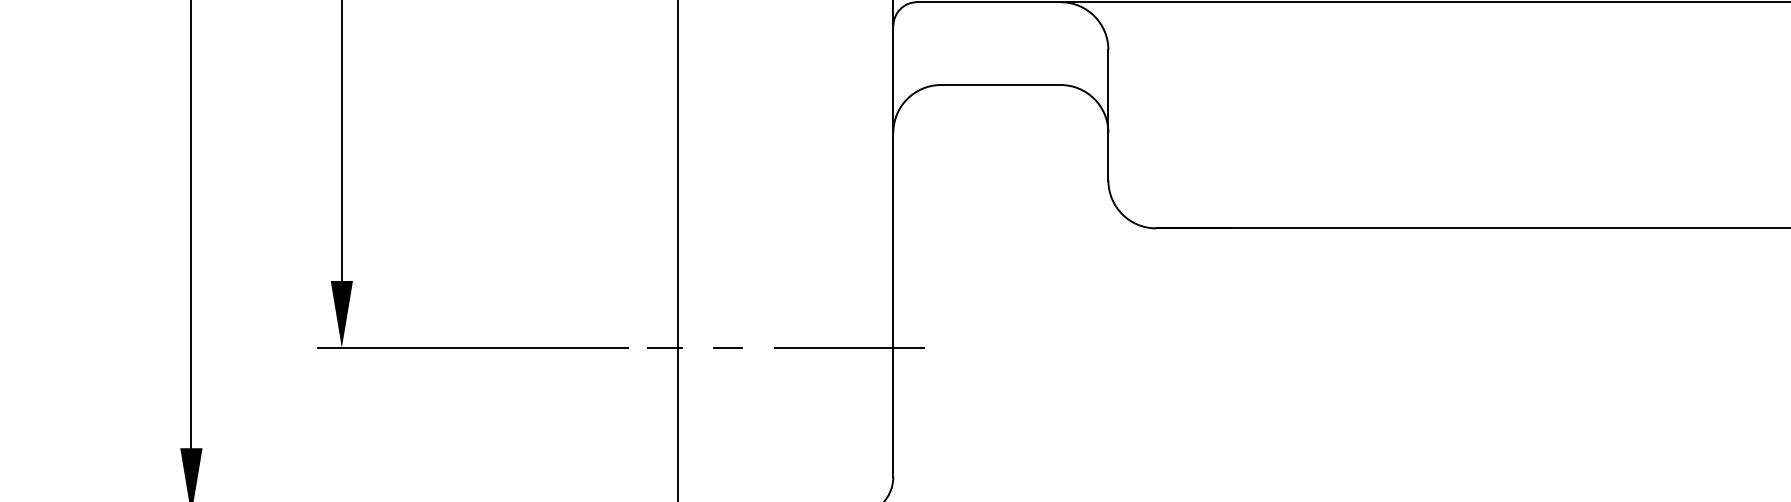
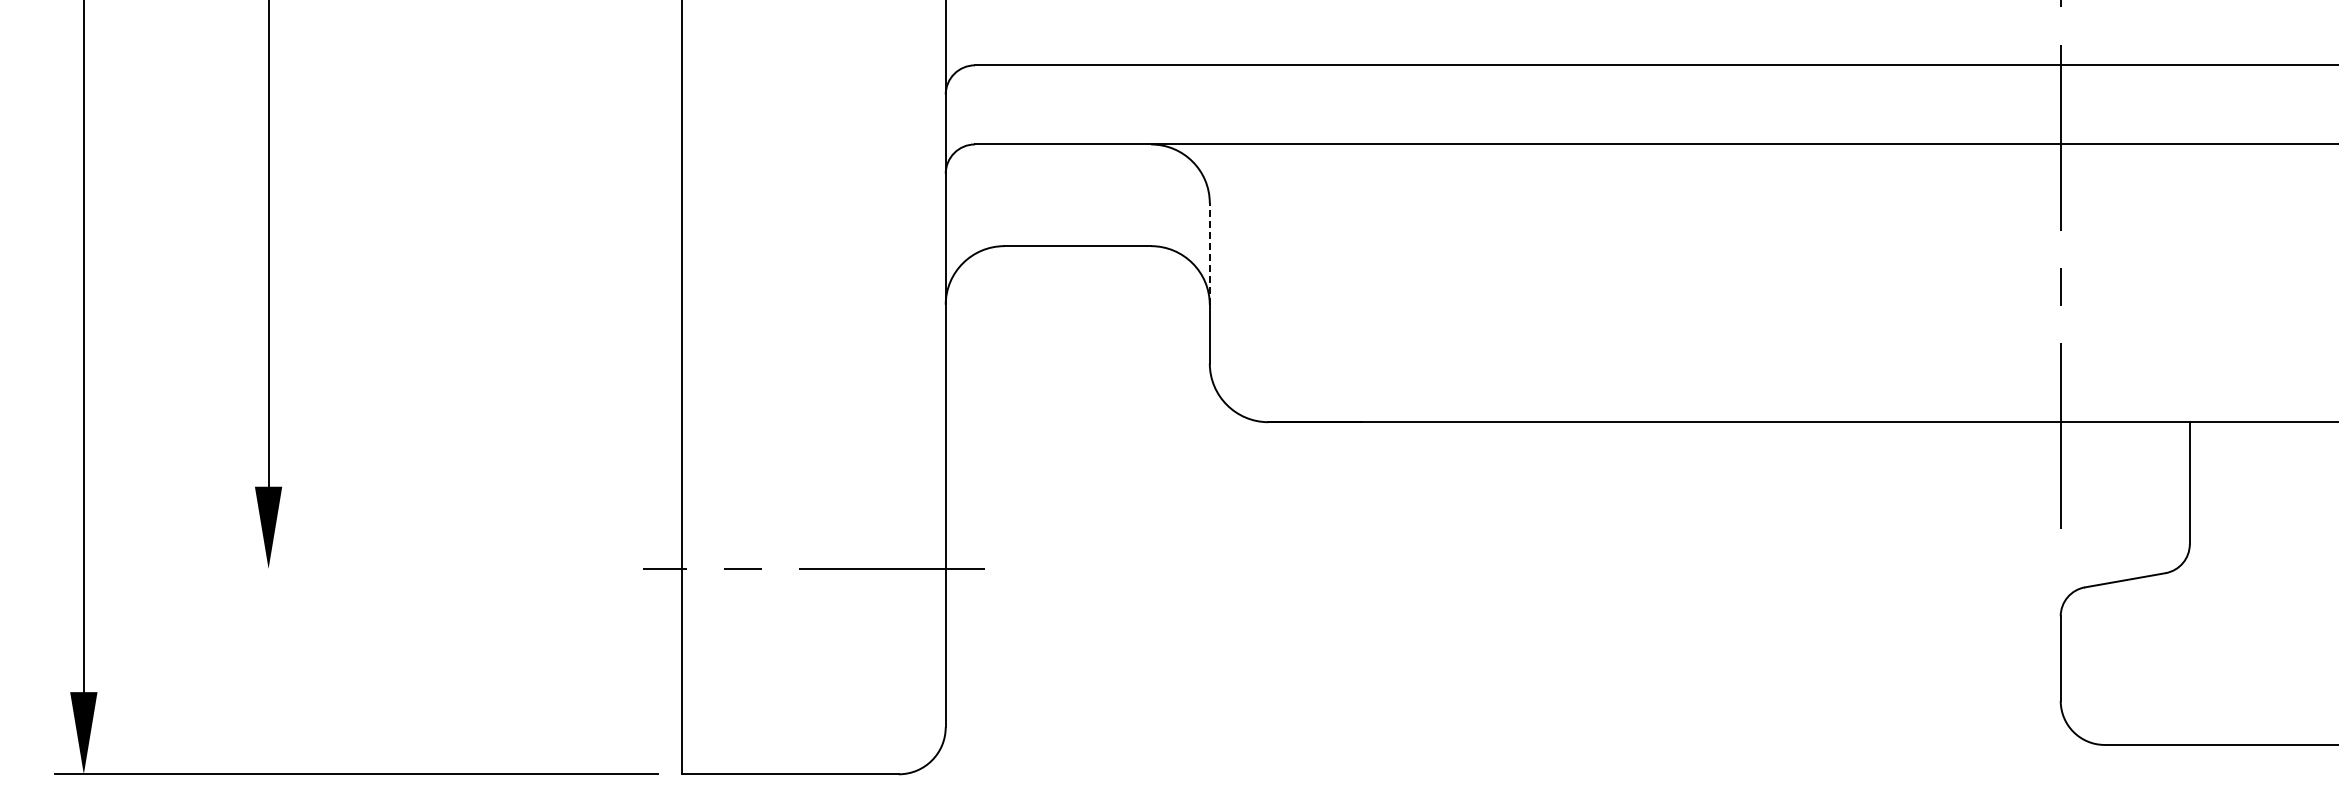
line: (1108, 91) -> (1209, 253), solid -> dashed
line: (472, 347) -> (429, 568), removed

